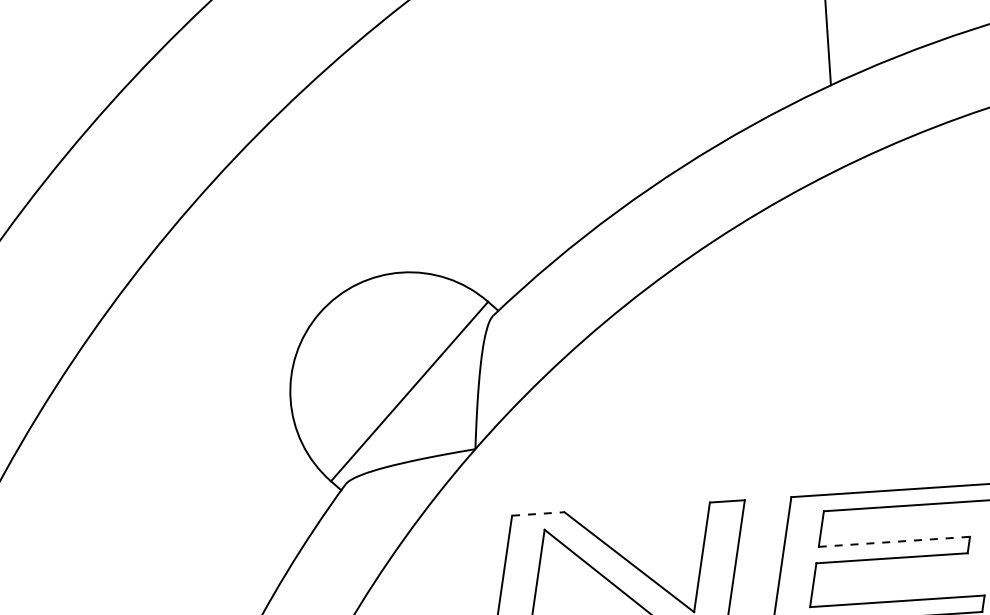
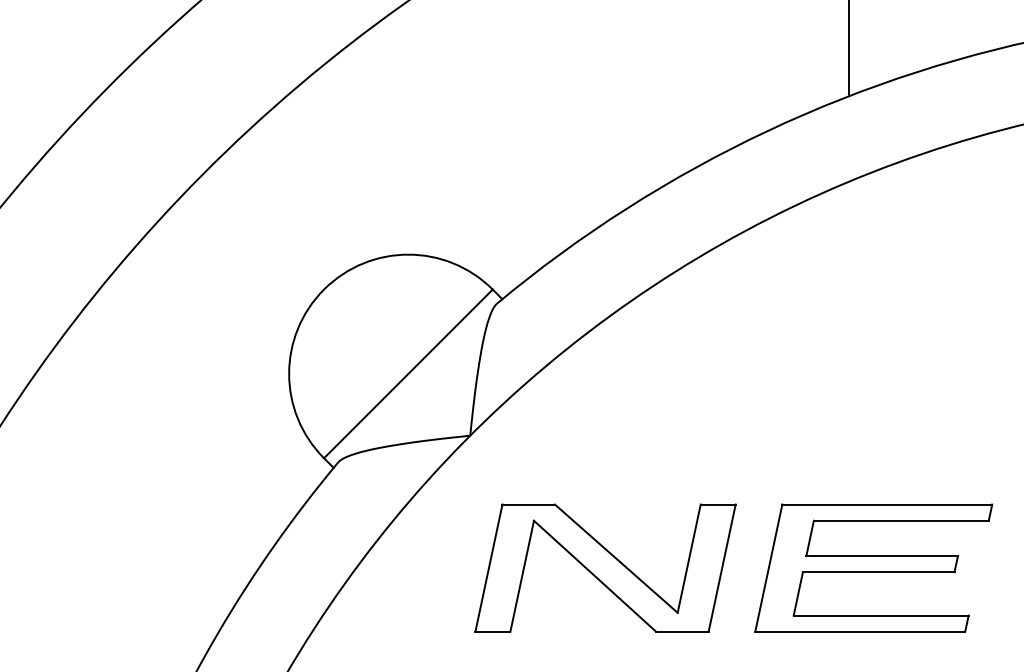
line: (539, 513) -> (529, 504), dashed -> solid
line: (894, 541) -> (882, 555), dashed -> solid

